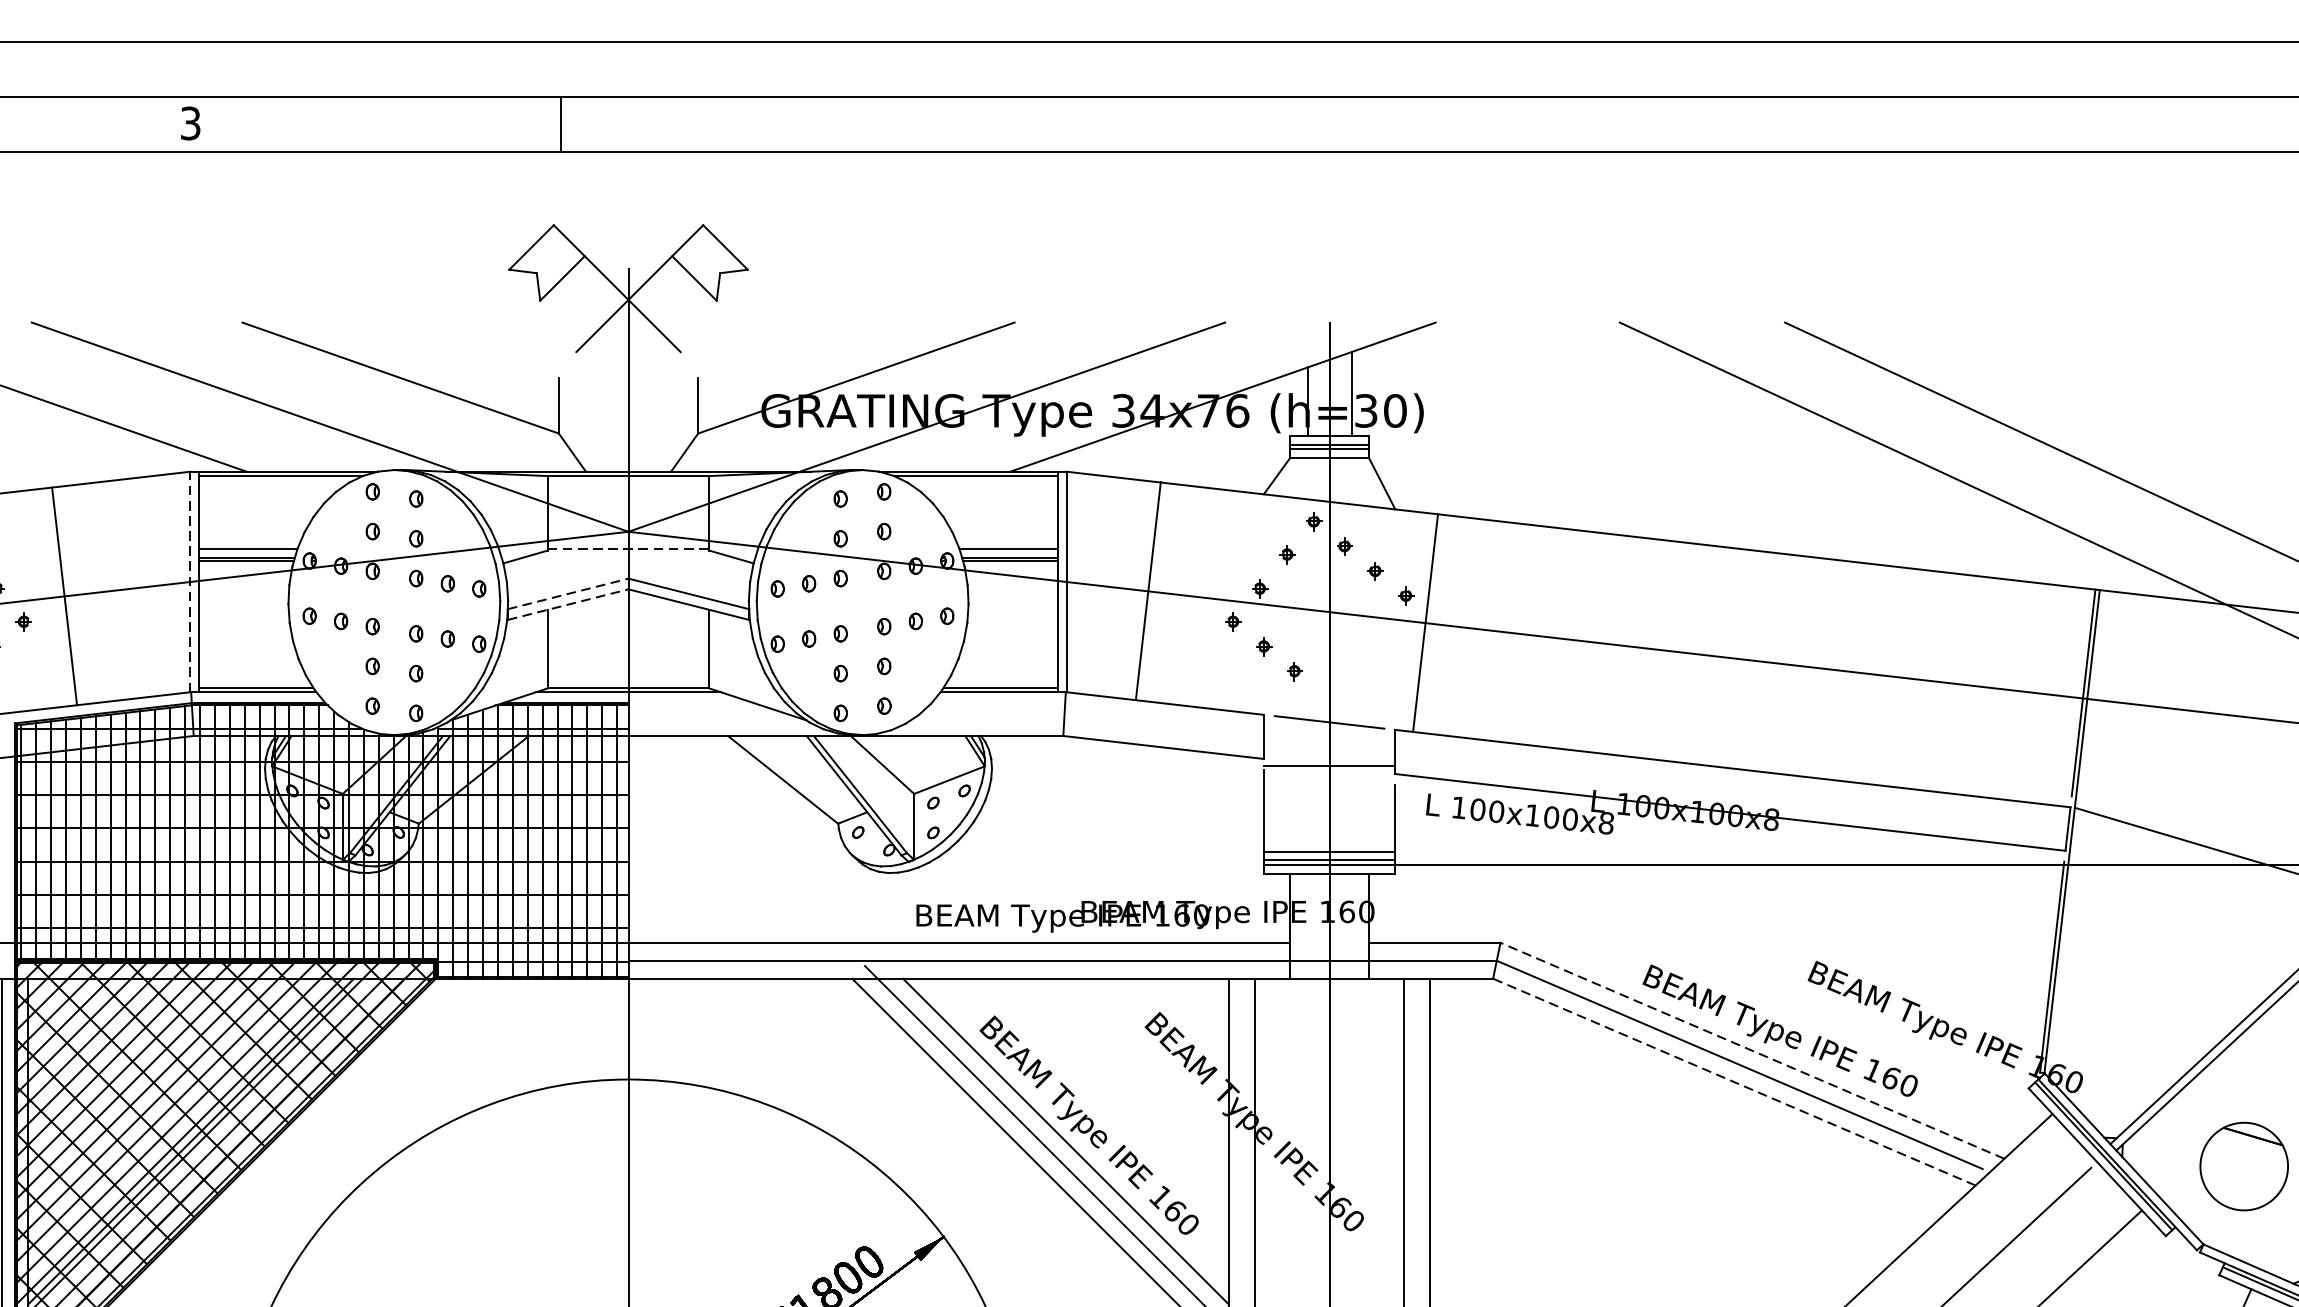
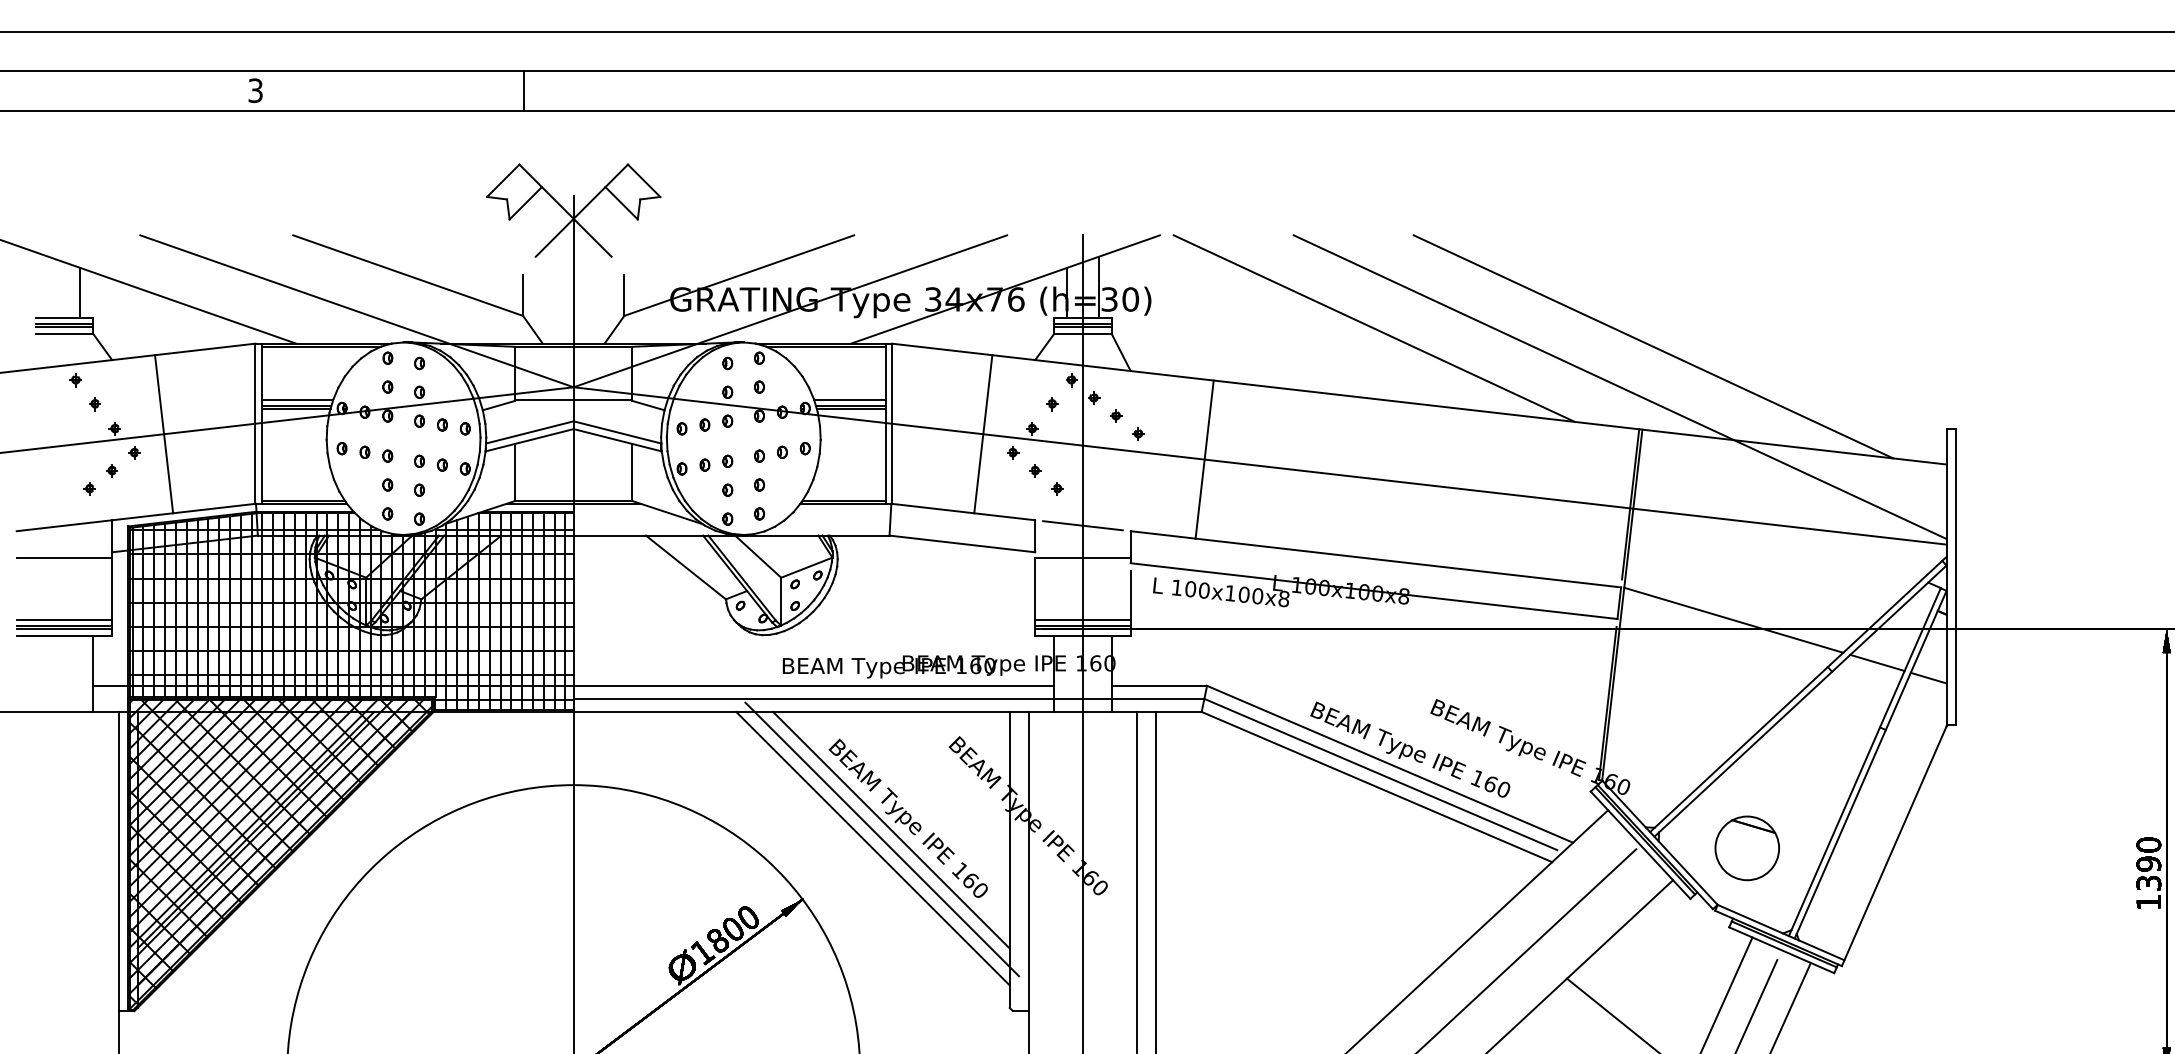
line: (1729, 450) -> (1373, 328), added
line: (628, 548) -> (573, 399), dashed -> solid
line: (190, 581) -> (255, 423), dashed -> solid
line: (1148, 591) -> (983, 434), moved
line: (569, 594) -> (530, 432), dashed -> solid
line: (569, 605) -> (530, 440), dashed -> solid
line: (1425, 622) -> (1204, 459), moved
line: (1751, 1051) -> (1389, 764), dashed -> solid
line: (1733, 1082) -> (1376, 787), dashed -> solid

